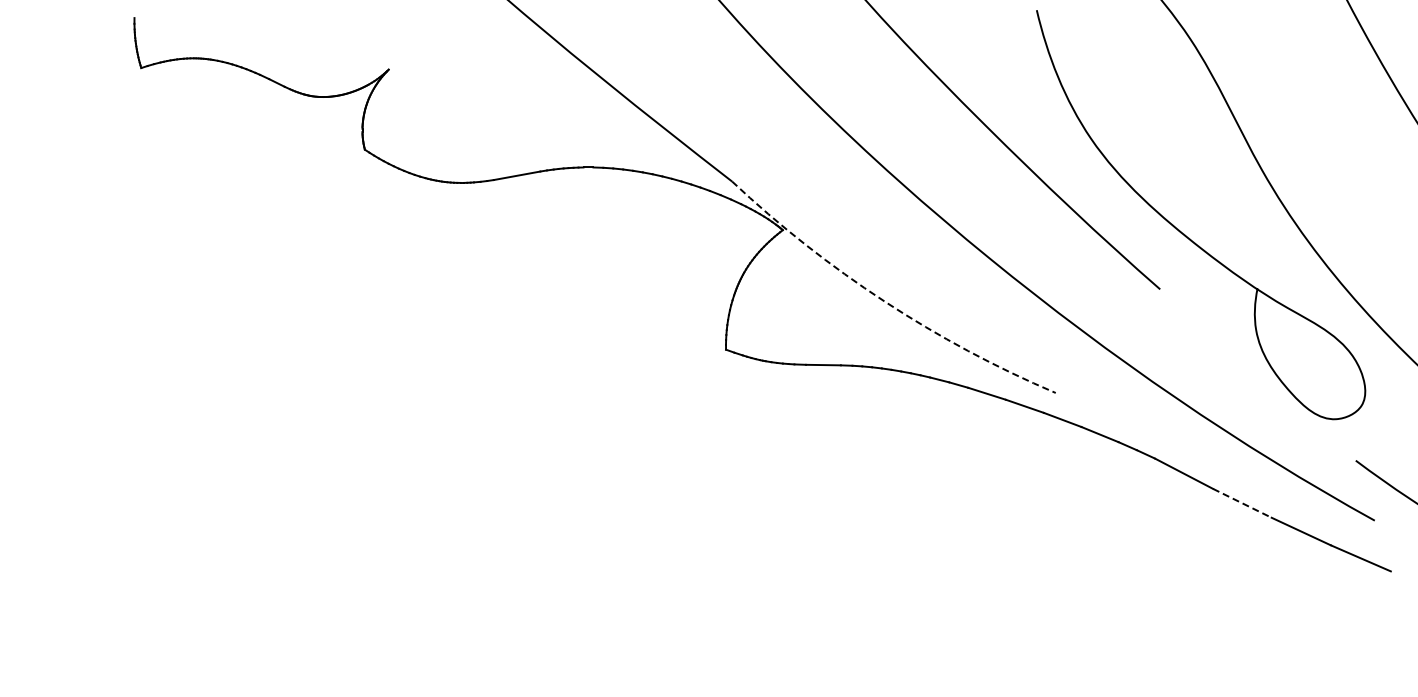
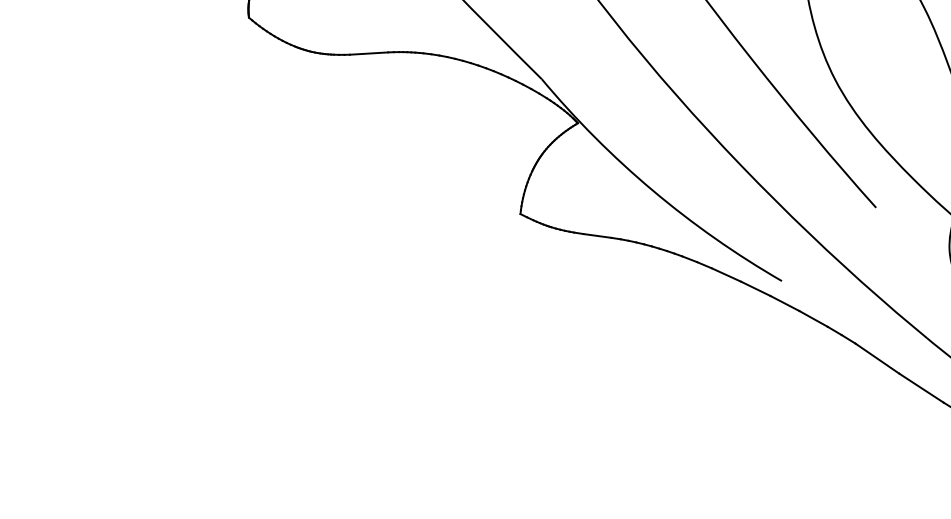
arc: (884, 301) -> (652, 190), dashed -> solid
line: (1242, 503) -> (921, 388), dashed -> solid

